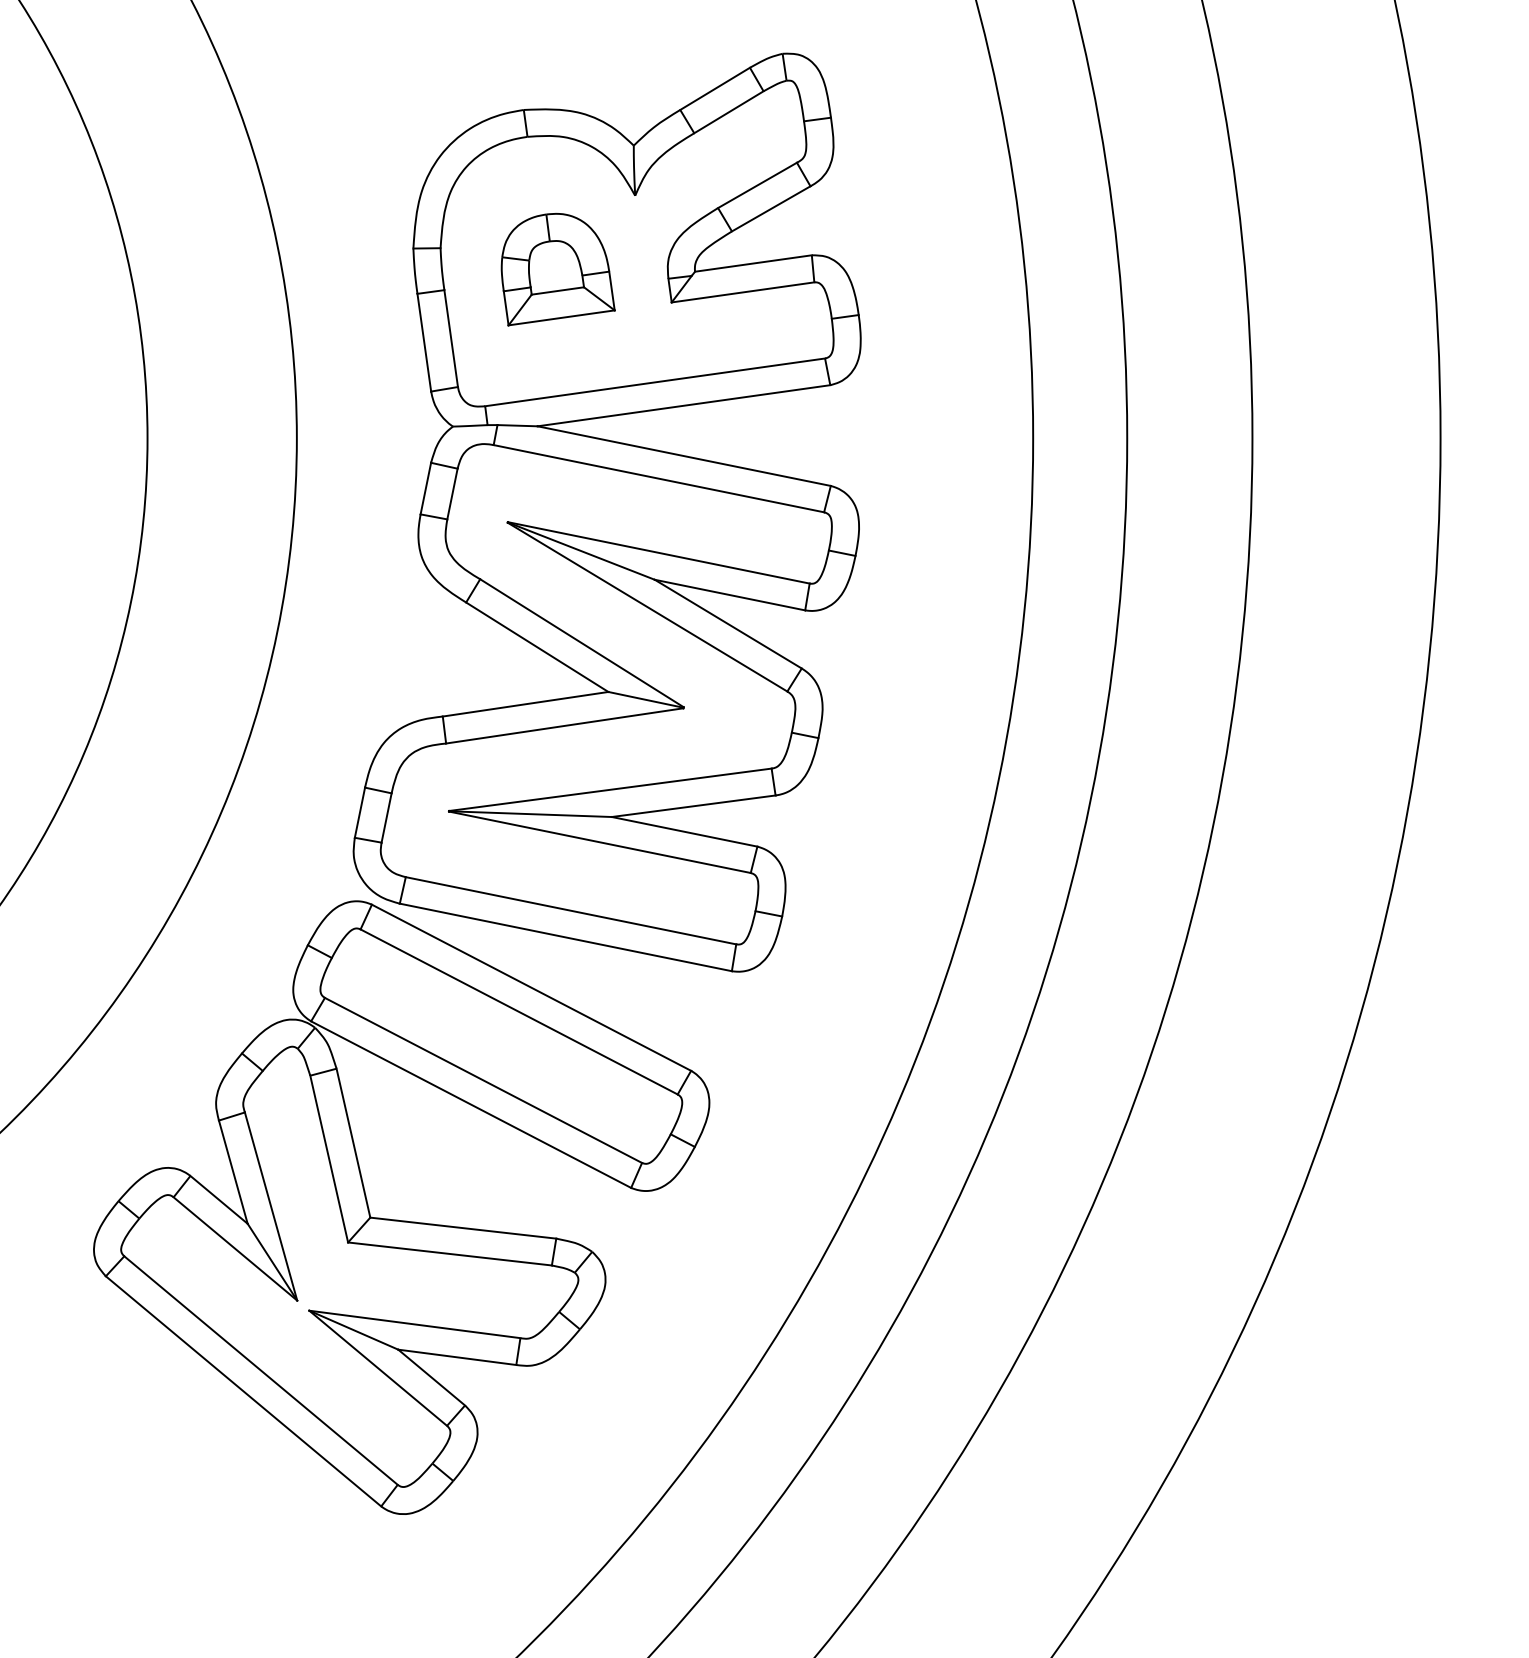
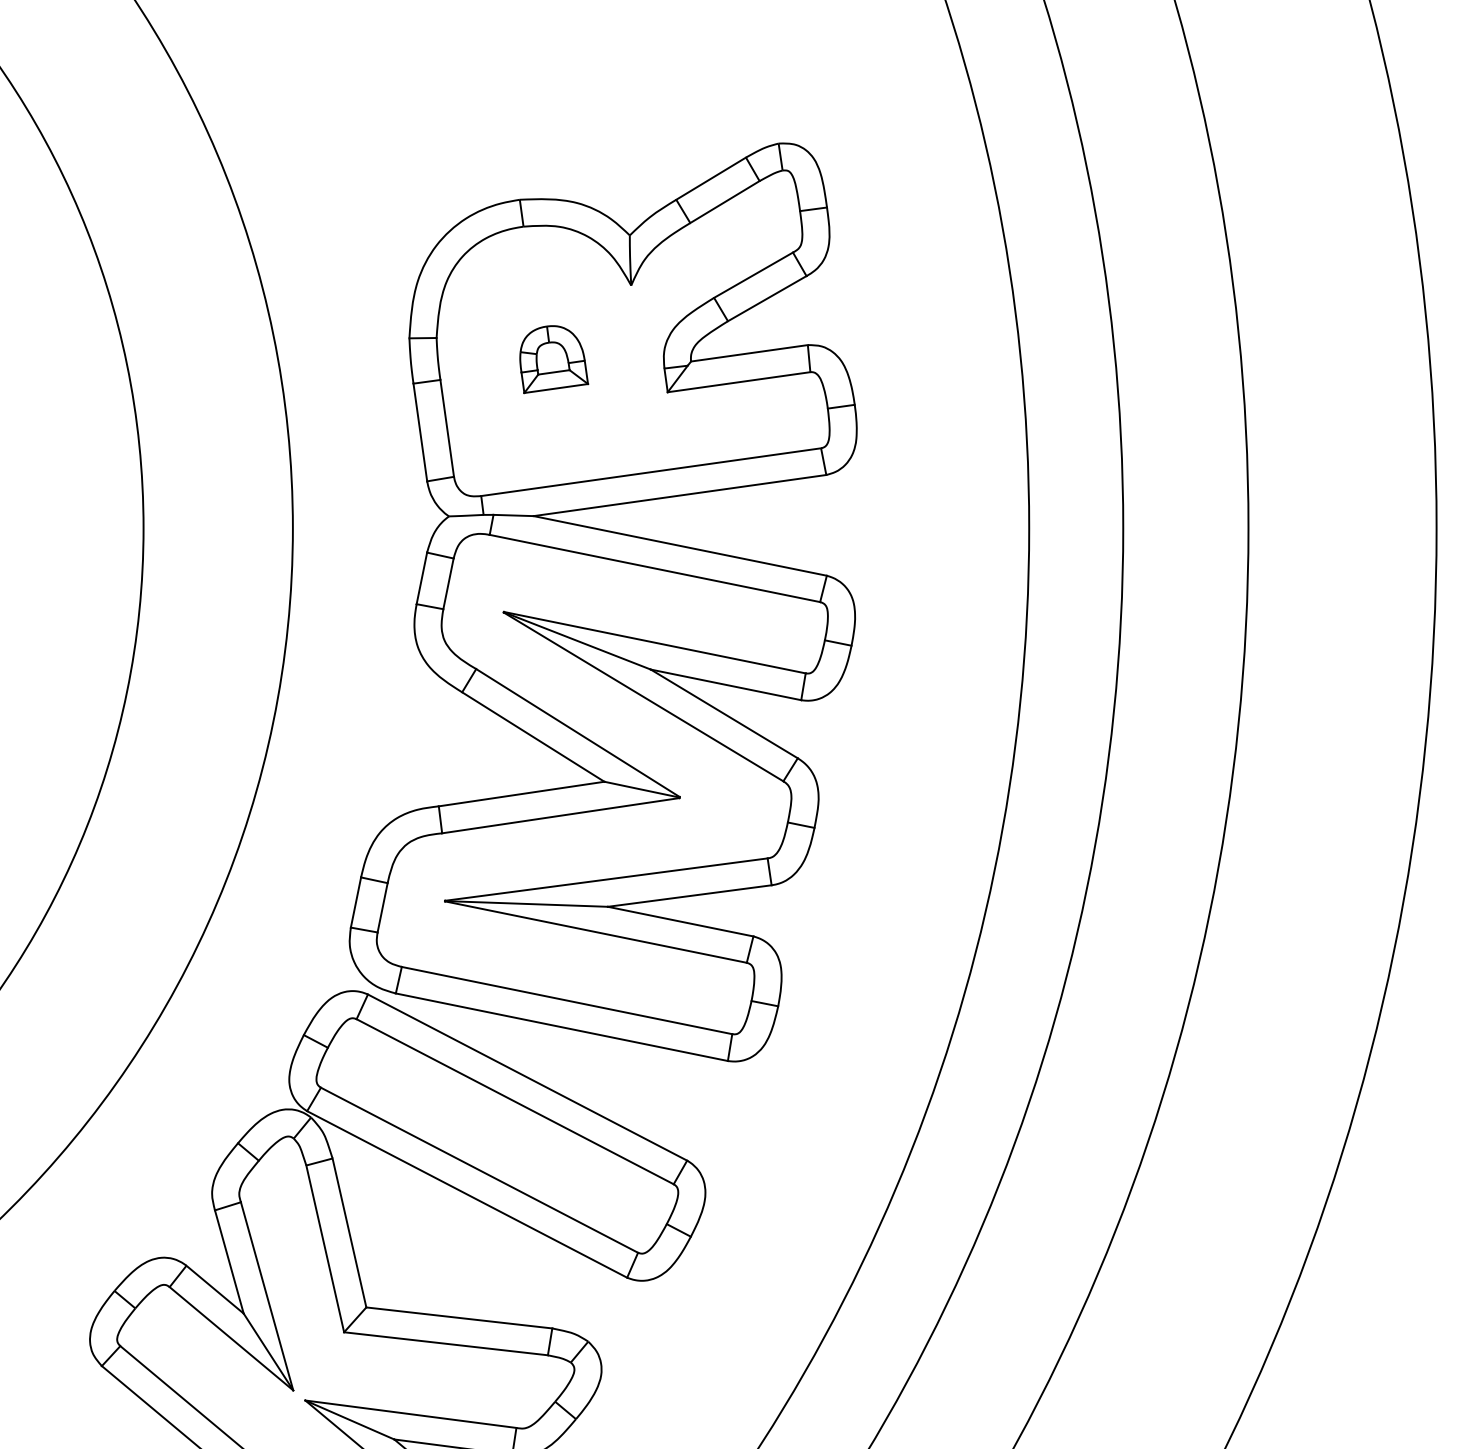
part: (557, 269) -> (553, 359), size x0.6

